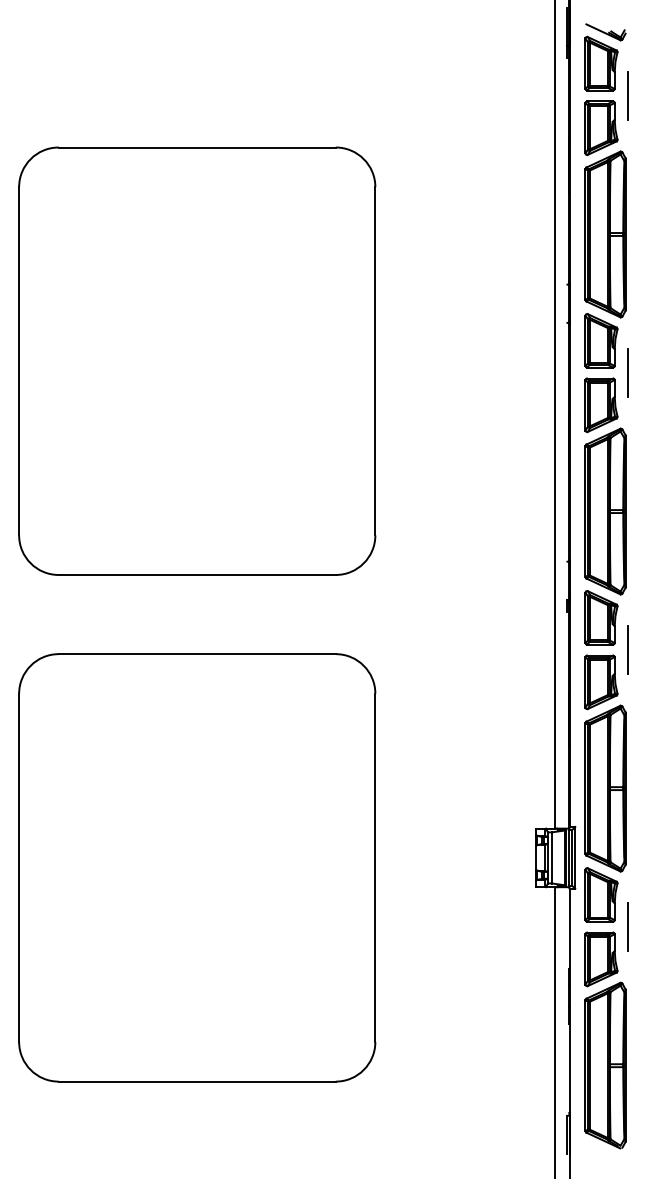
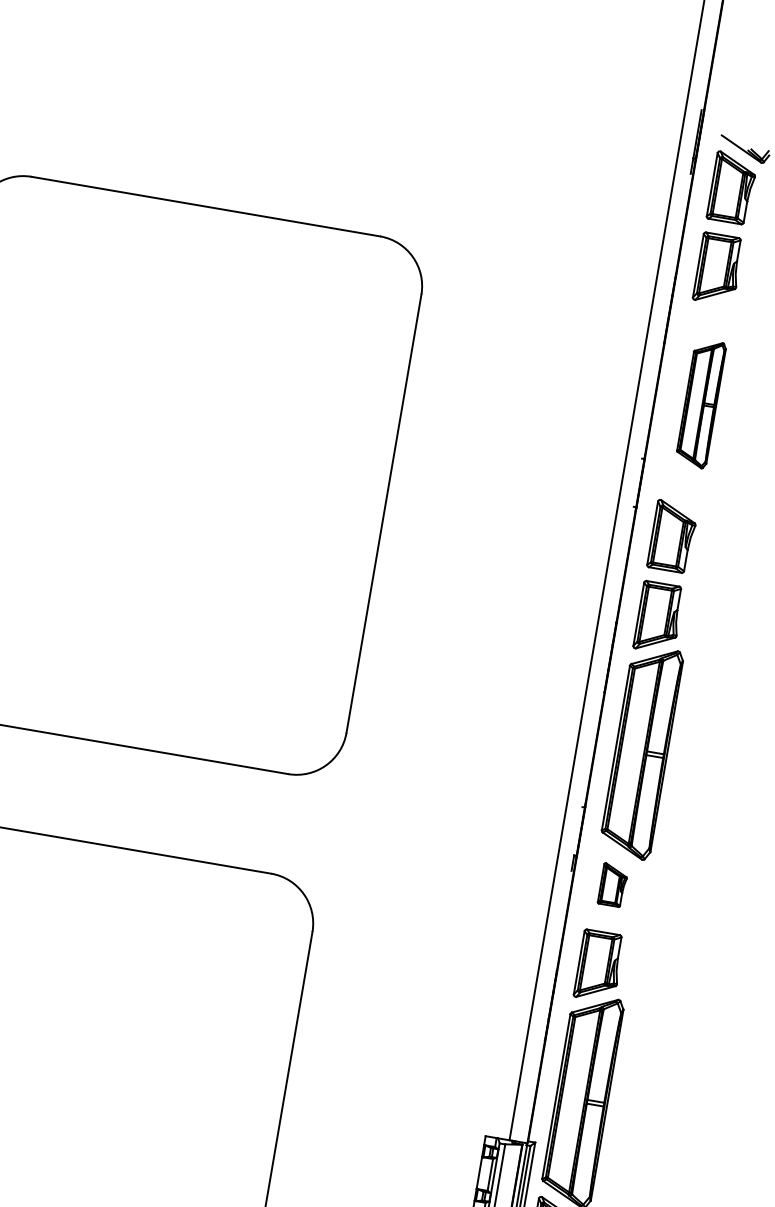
line: (627, 95) -> (758, 233), removed
part: (605, 234) -> (700, 403), size x0.6
line: (627, 372) -> (698, 582), removed
part: (601, 617) -> (613, 884), size x0.6
line: (627, 650) -> (638, 931), removed

